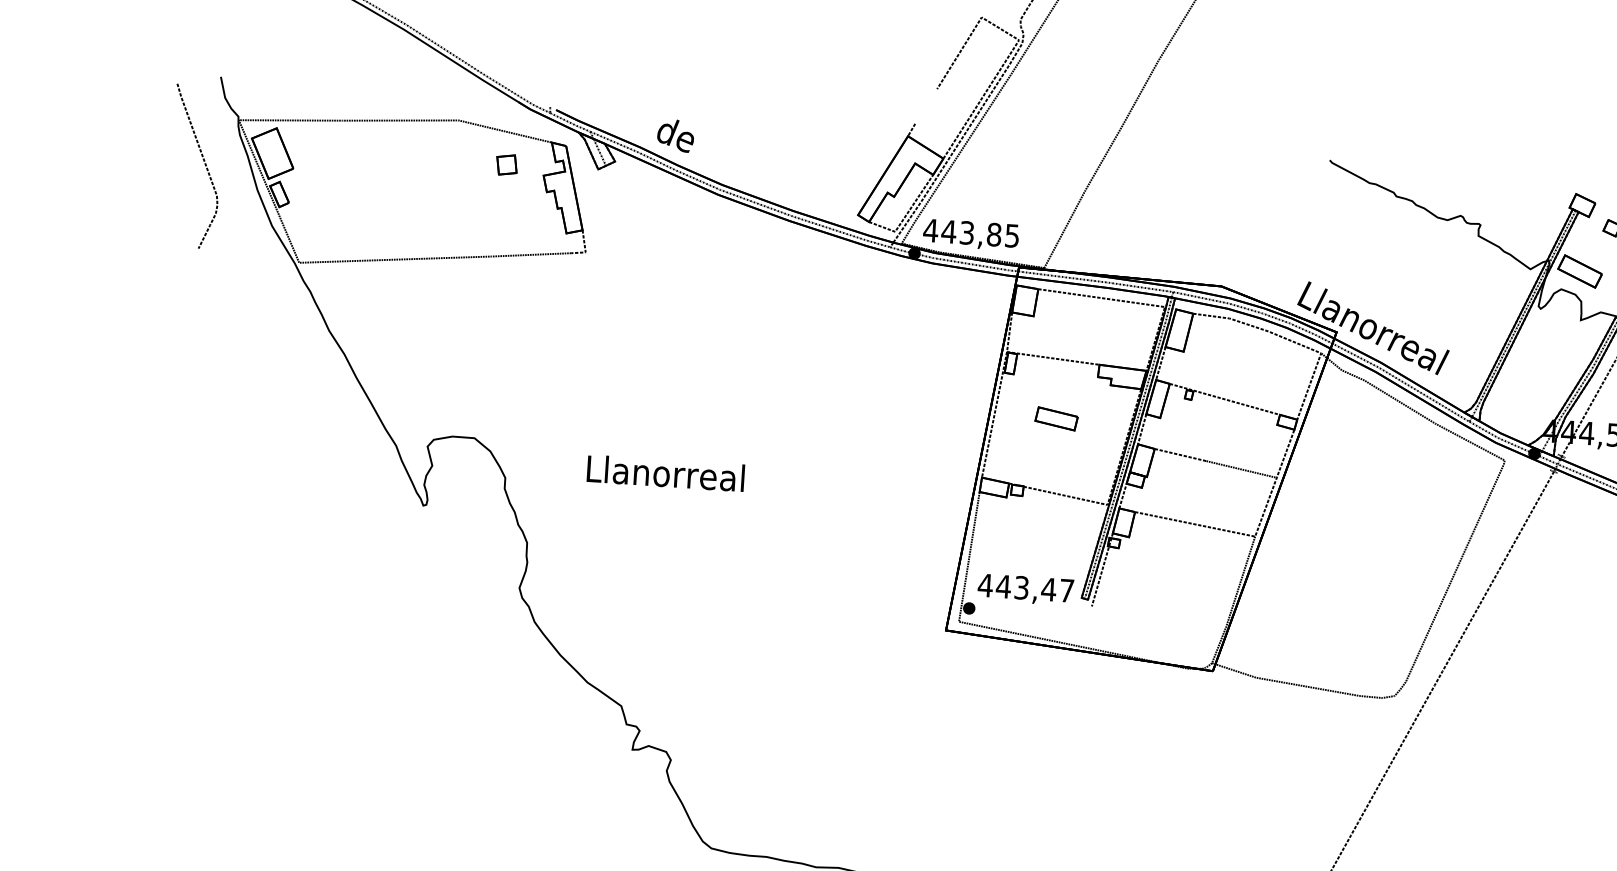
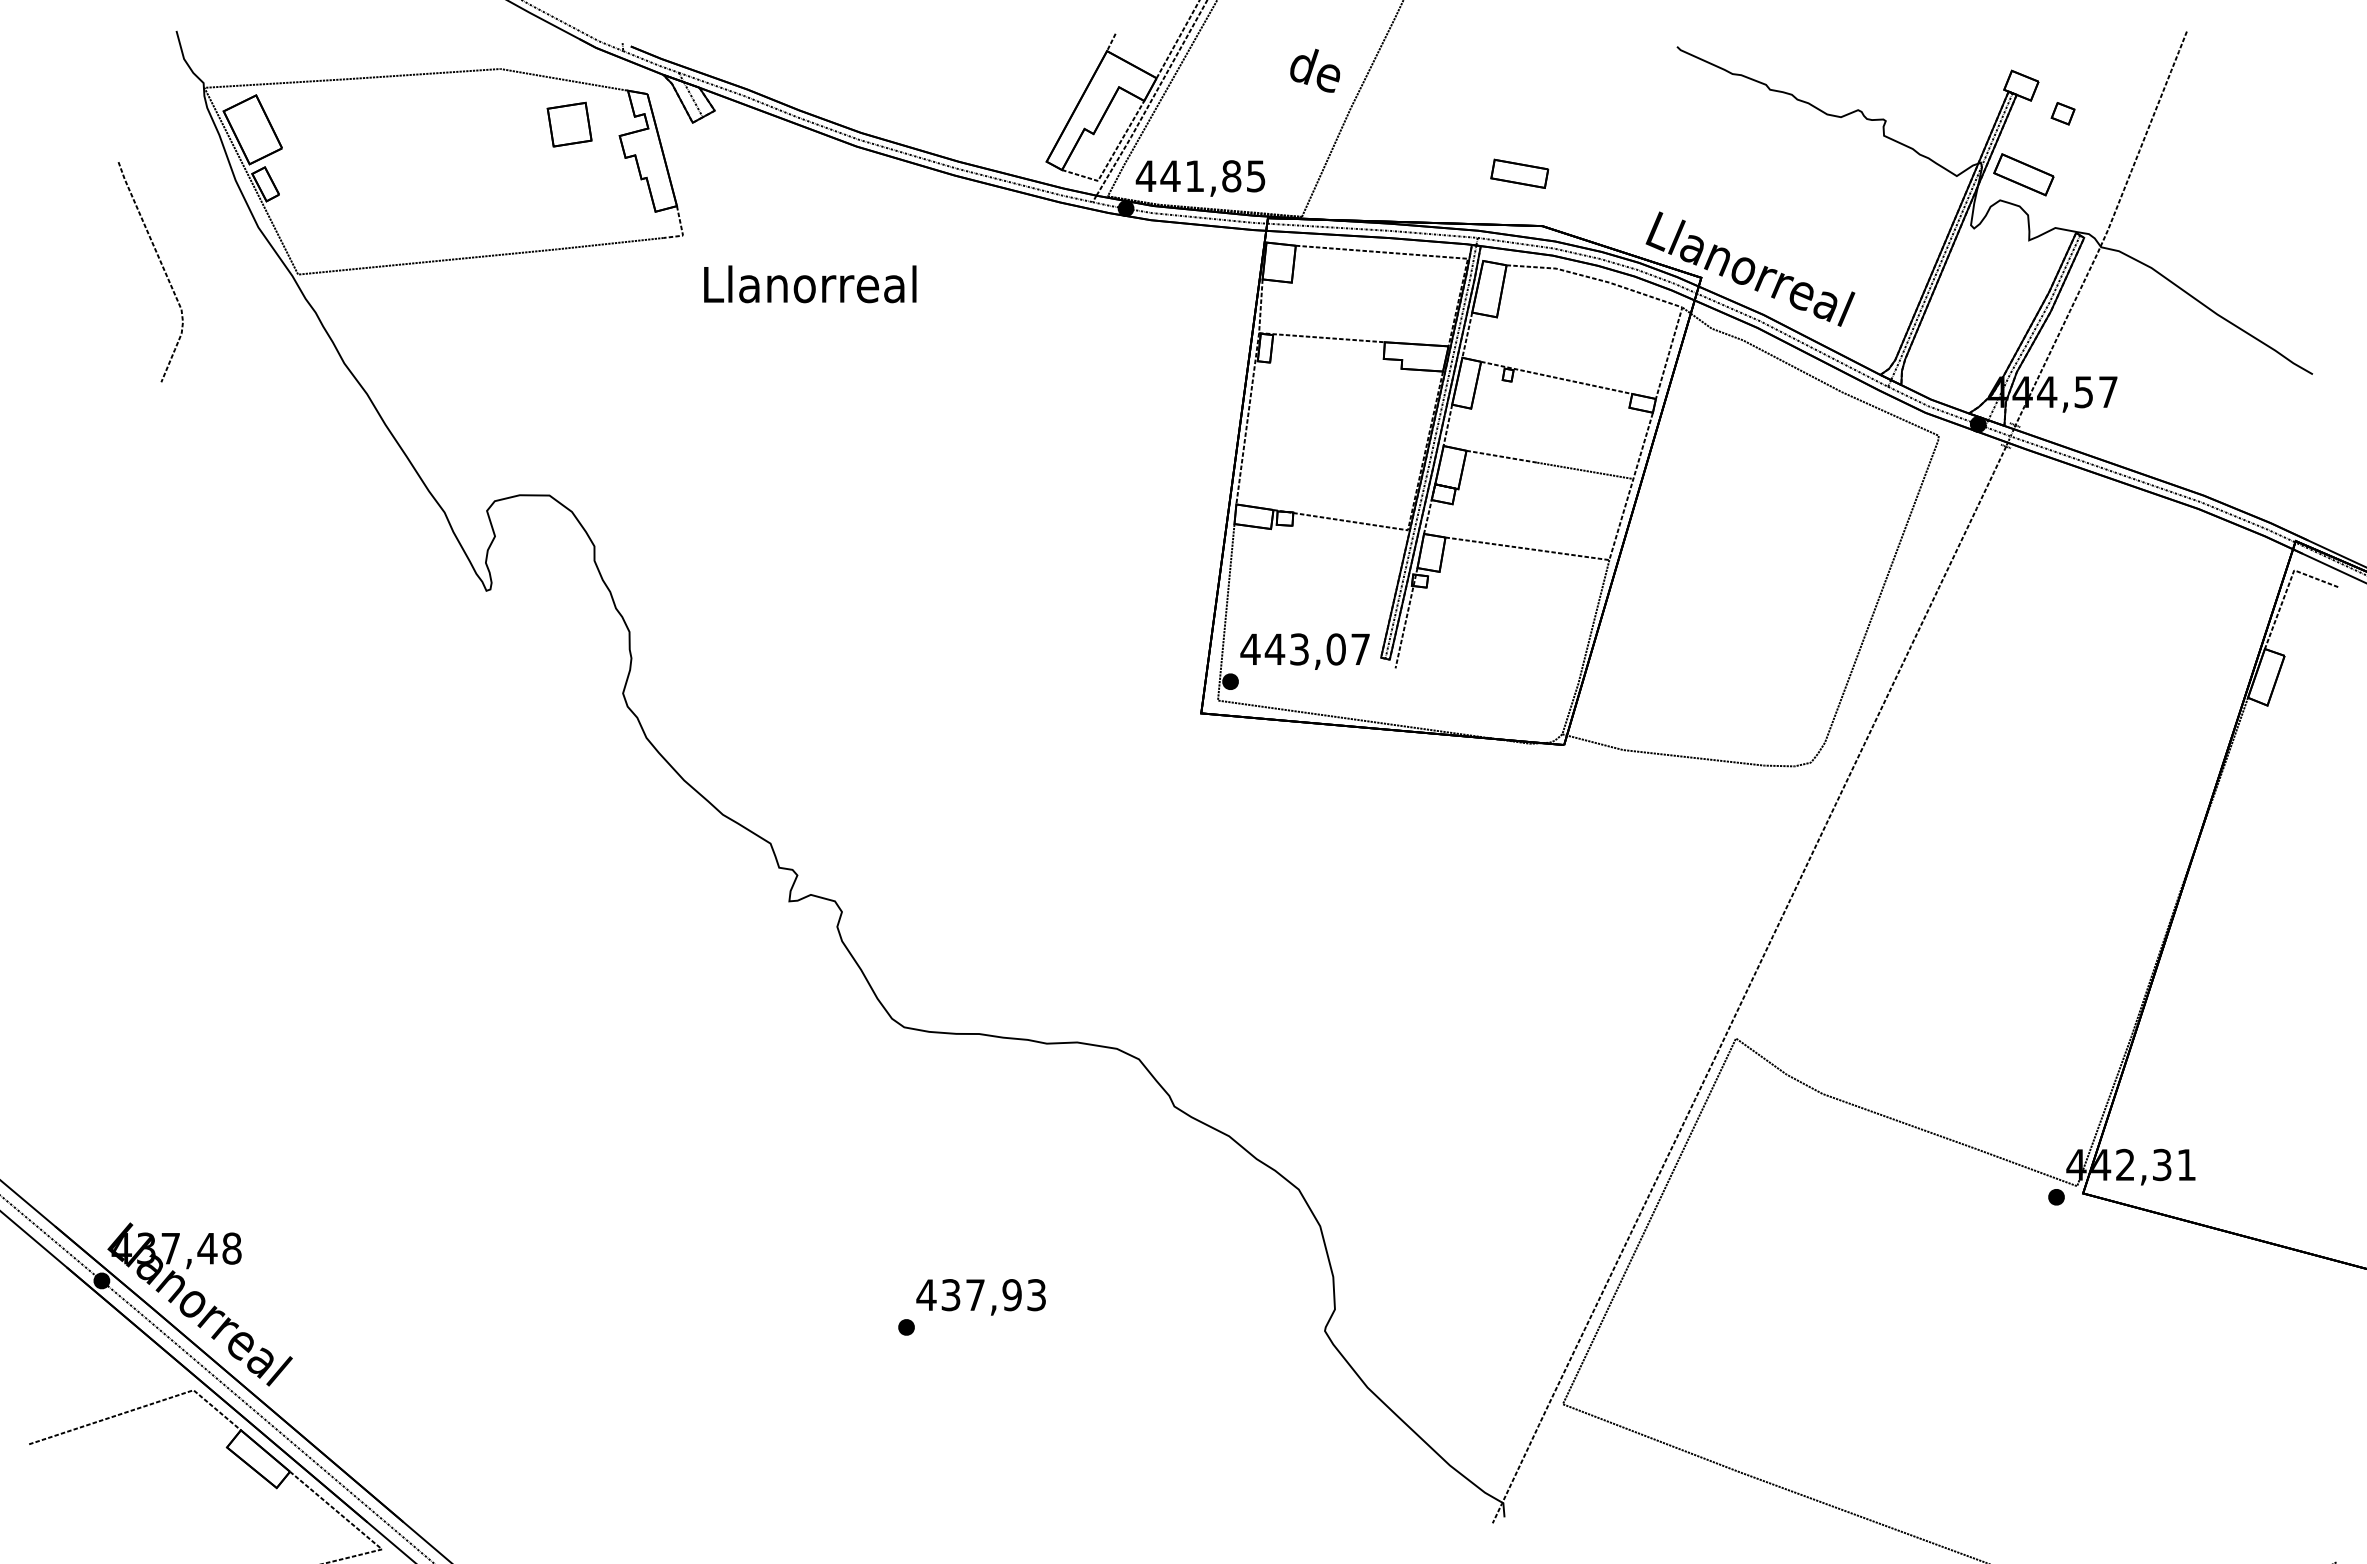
text: (676, 135) -> (1315, 70), moved
curve: (204, 164) -> (162, 268), moved
part: (506, 164) -> (568, 124), size x1.6
text: (966, 233) -> (1194, 176), 443,85 -> 441,85
part: (1056, 418) -> (1519, 173), moved
text: (666, 473) -> (810, 284), moved
text: (1049, 589) -> (1336, 649), 443,47 -> 443,07

